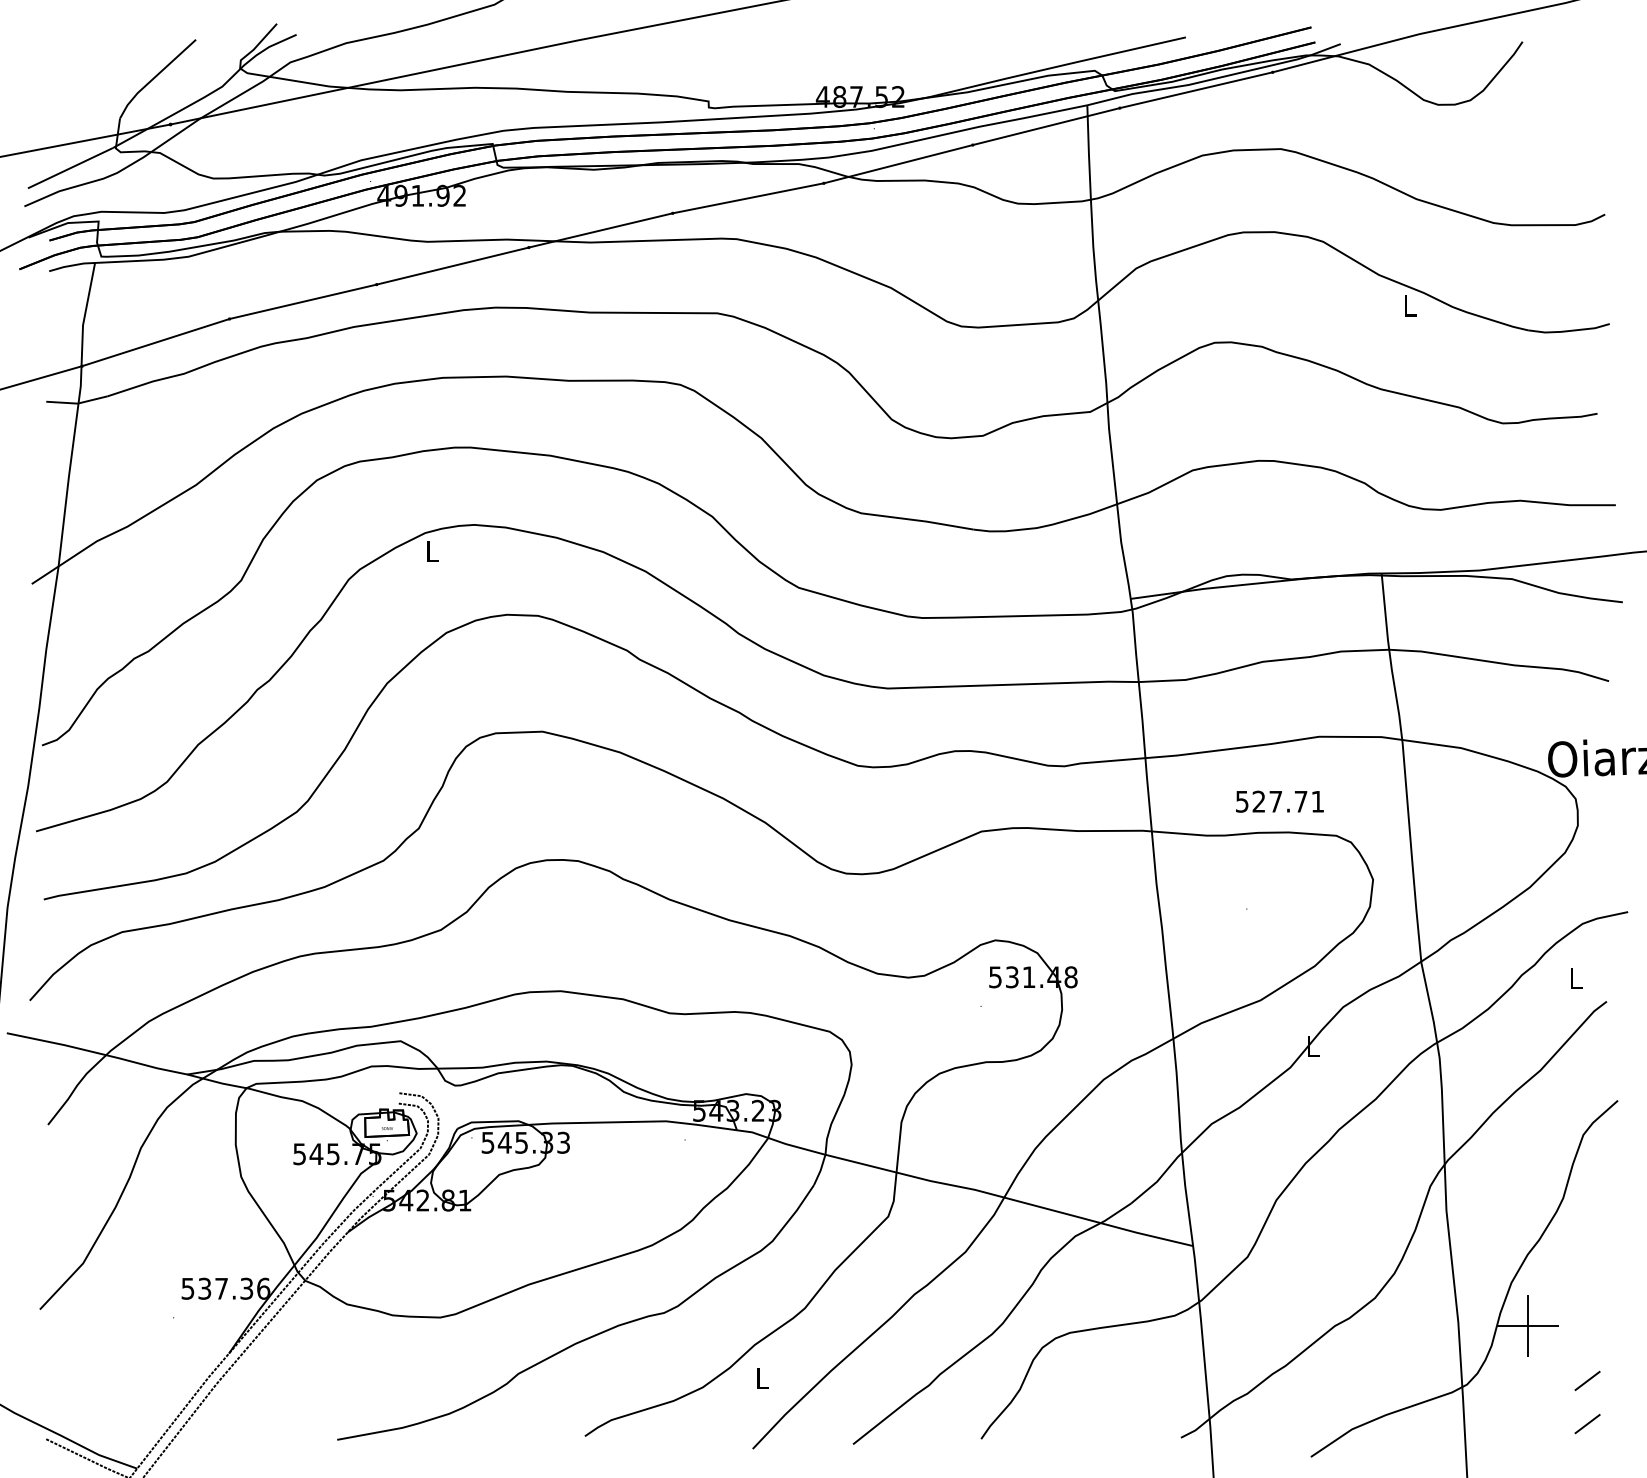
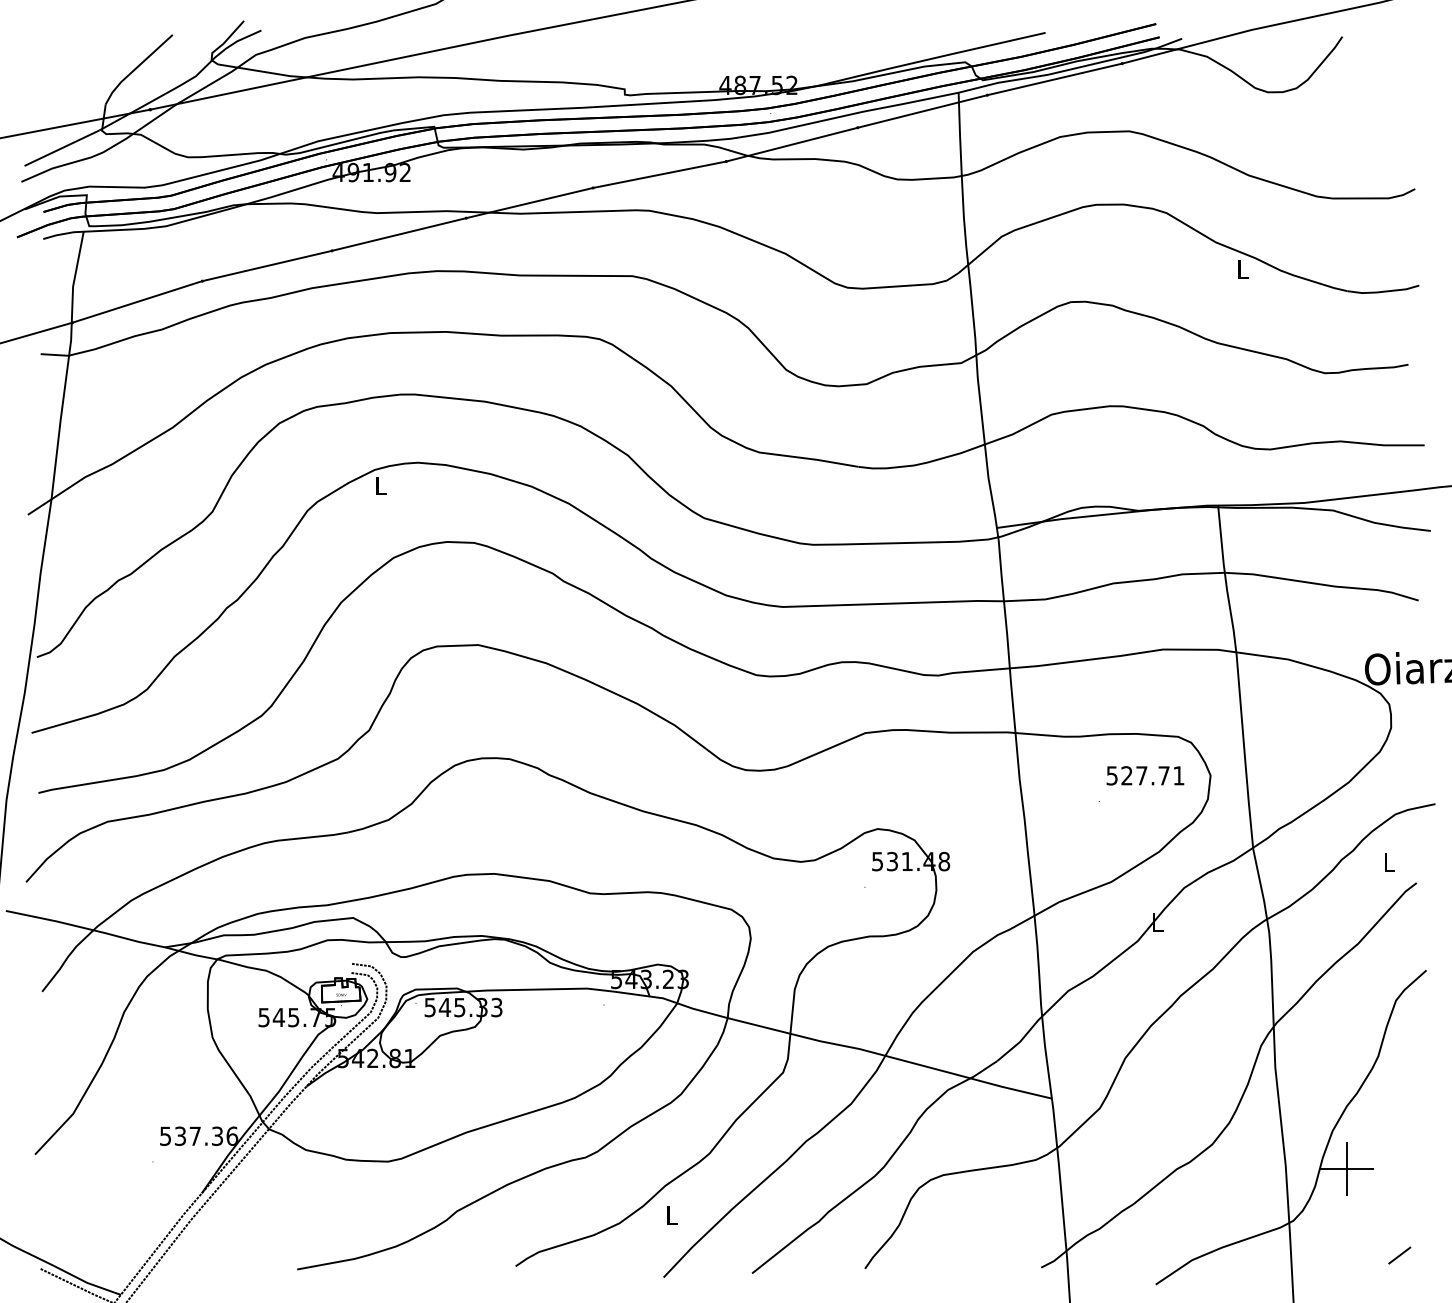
text: (1279, 801) -> (1145, 775), moved
line: (1587, 1380) -> (1399, 1217), removed

